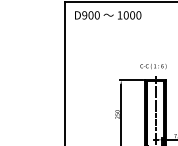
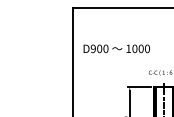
text: (108, 15) -> (117, 48), moved

